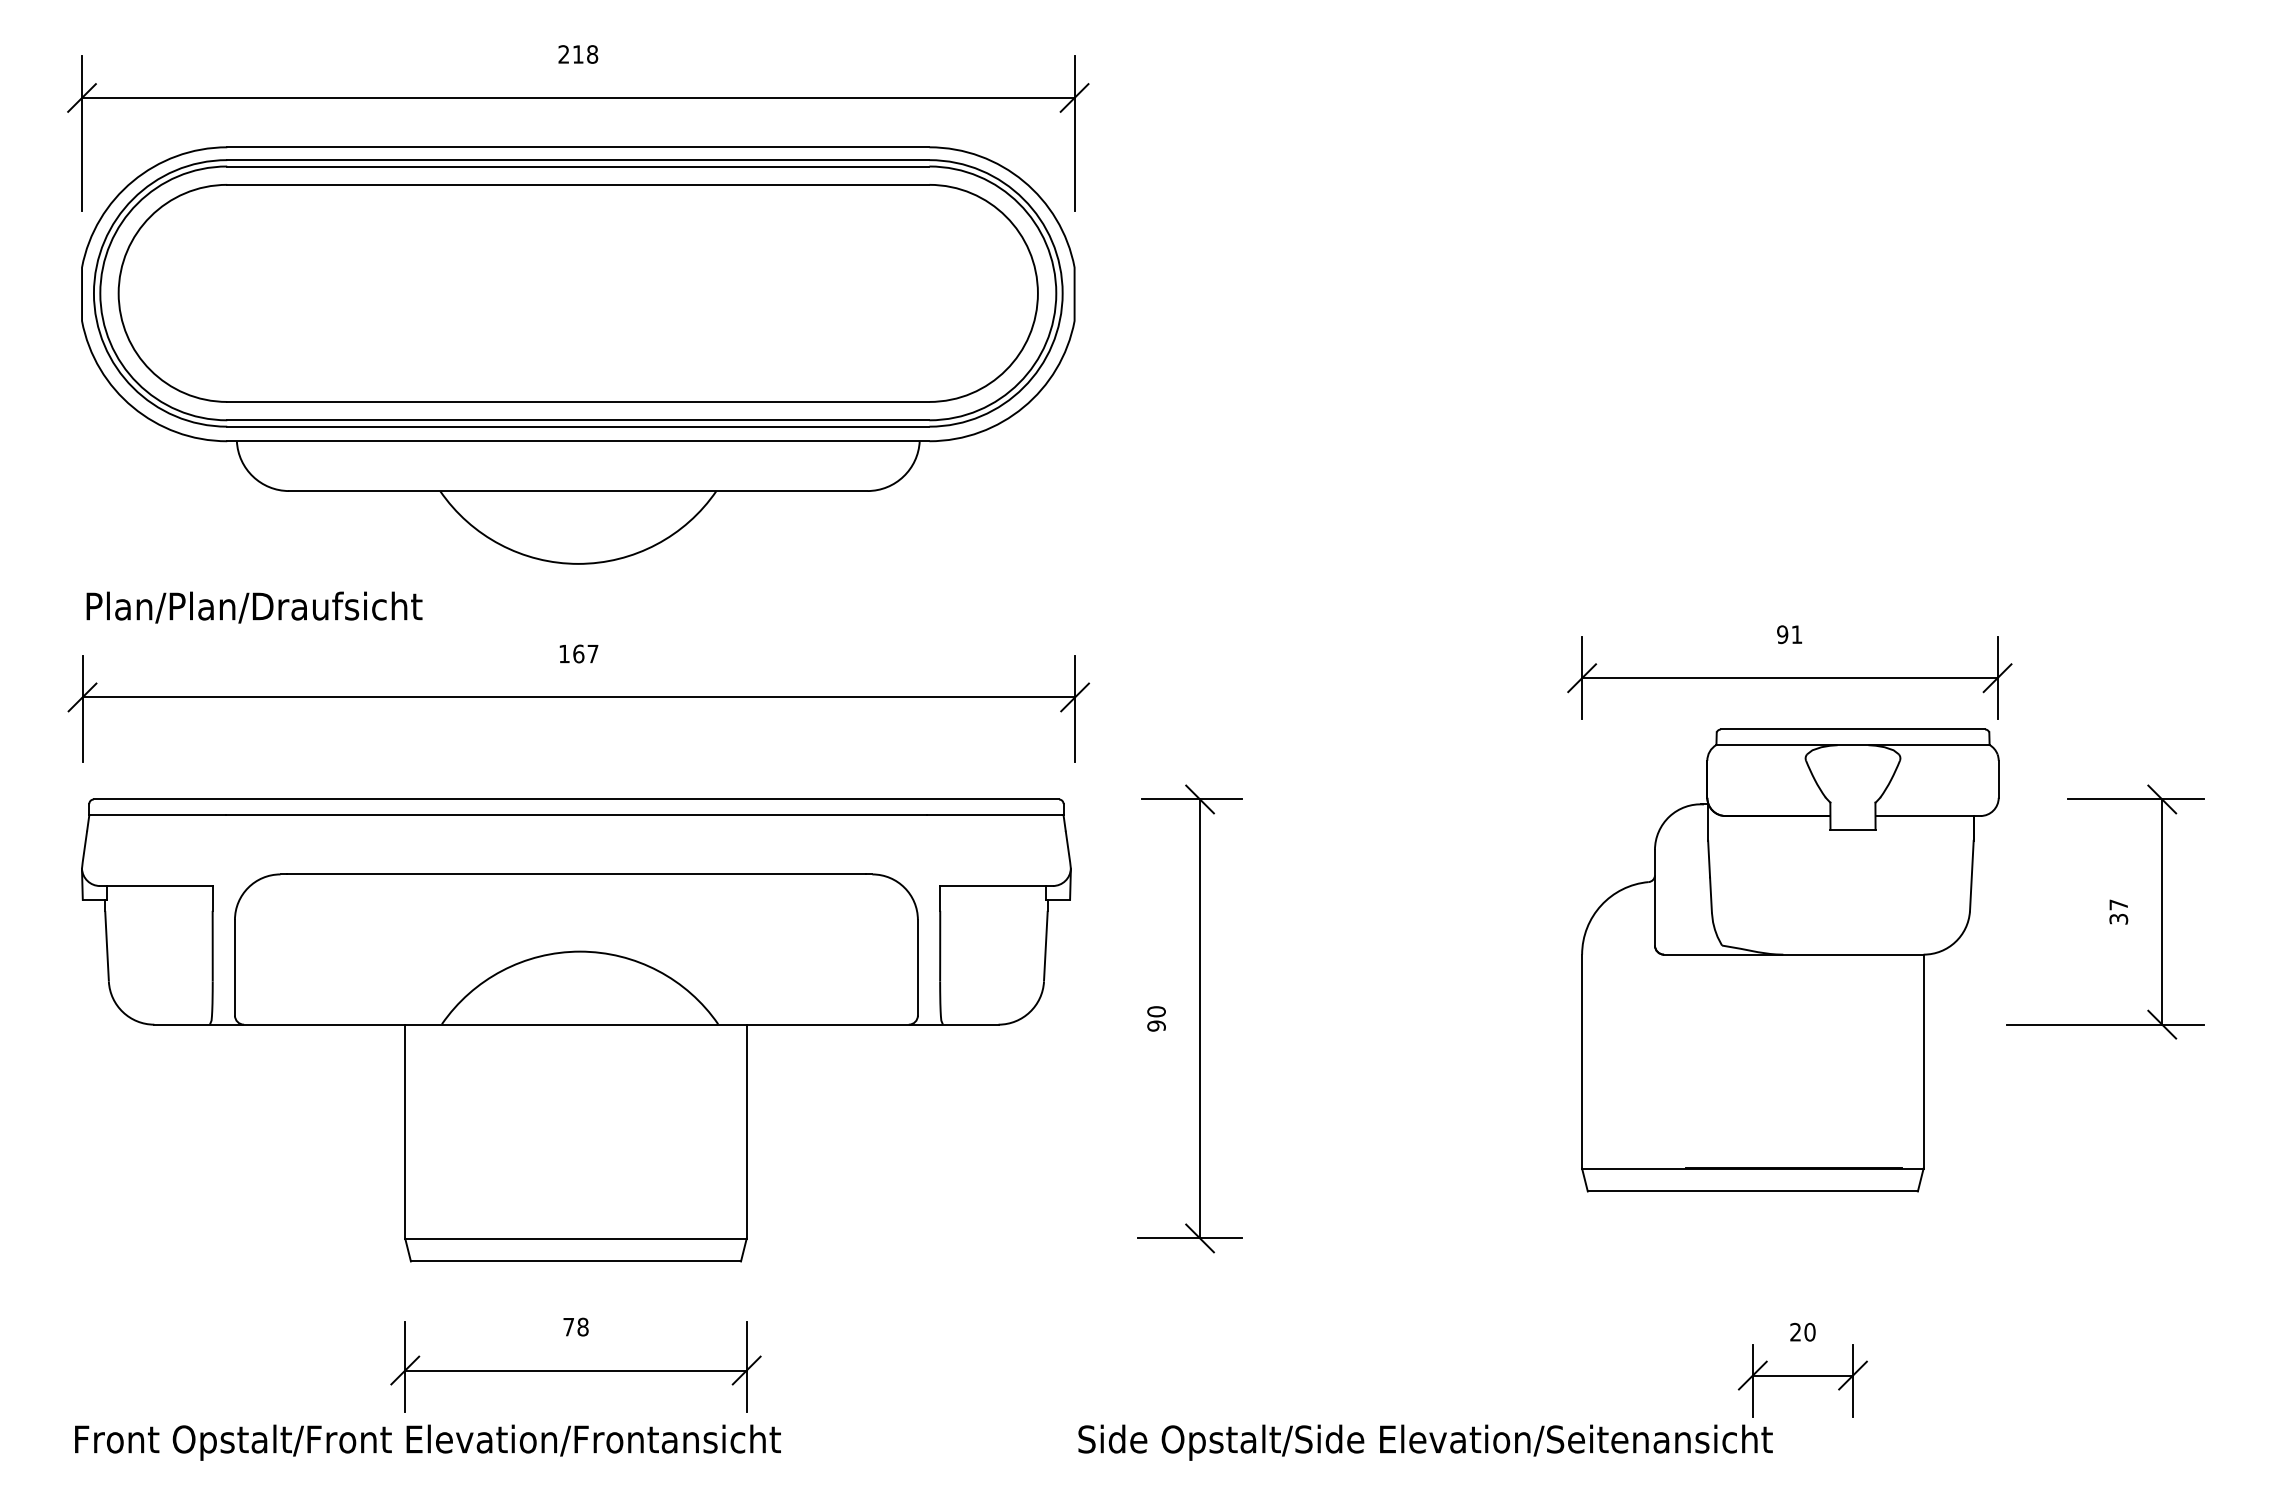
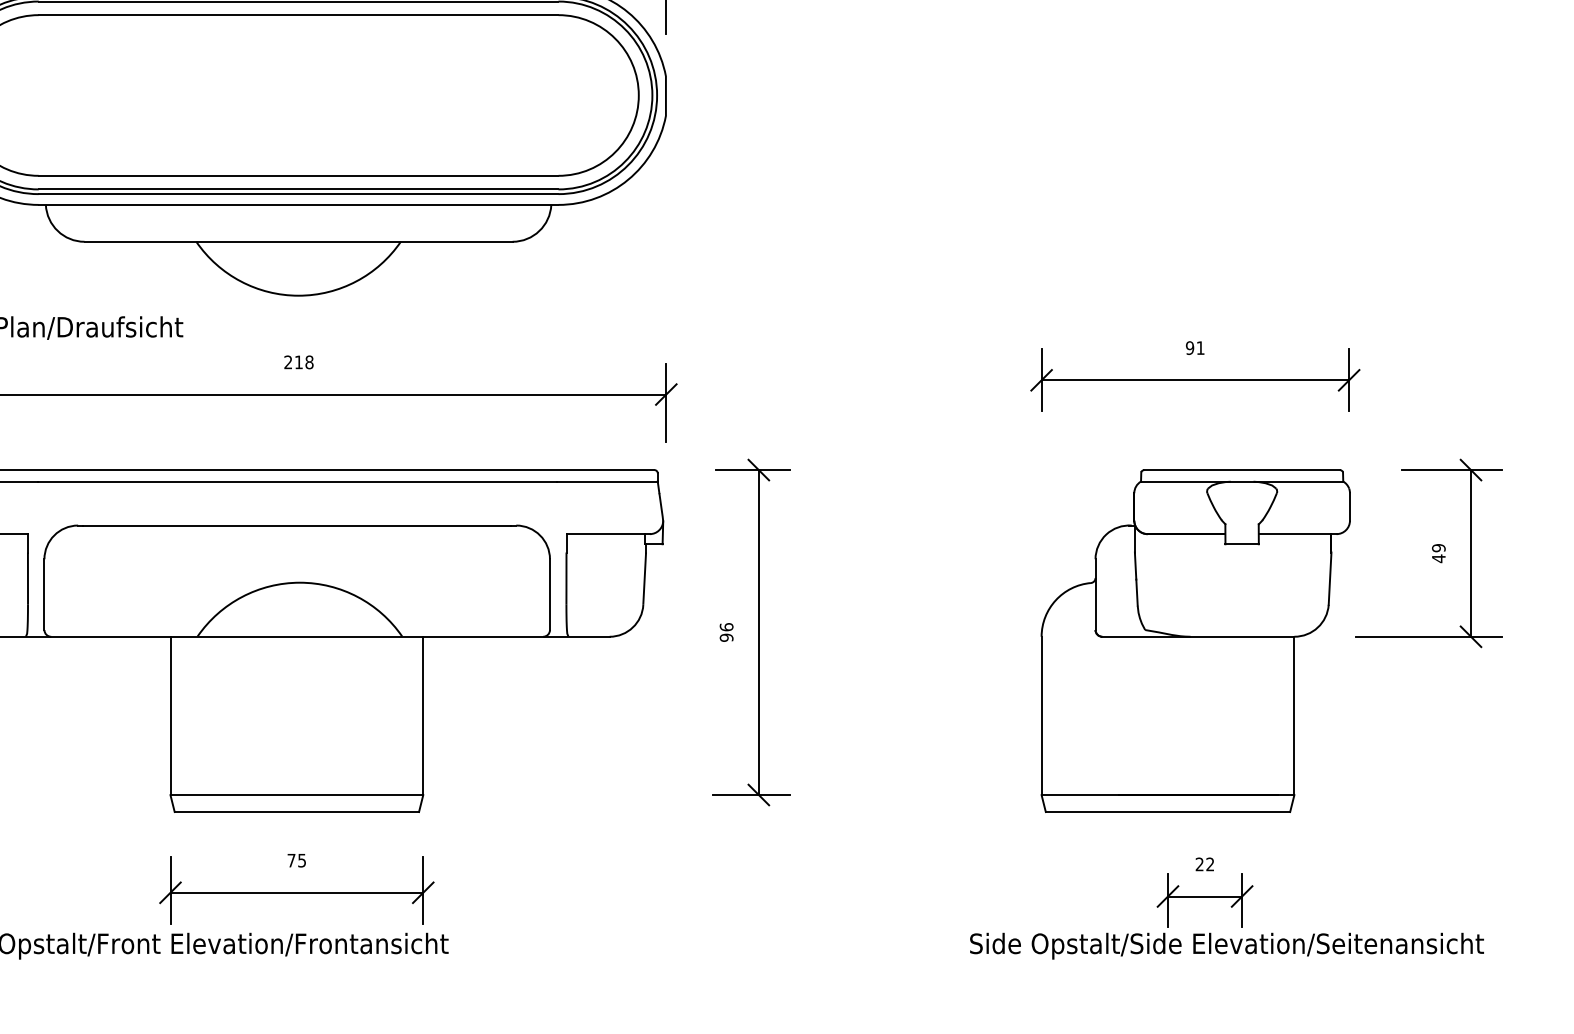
text: (578, 653) -> (298, 362), 167 -> 218
text: (2118, 912) -> (1438, 553), 37 -> 49
part: (1790, 960) -> (1195, 641), moved
text: (1156, 1011) -> (726, 627), 90 -> 96
text: (582, 1326) -> (301, 860), 78 -> 75
text: (1809, 1332) -> (1209, 864), 20 -> 22
text: (1425, 1442) -> (1226, 946), moved

